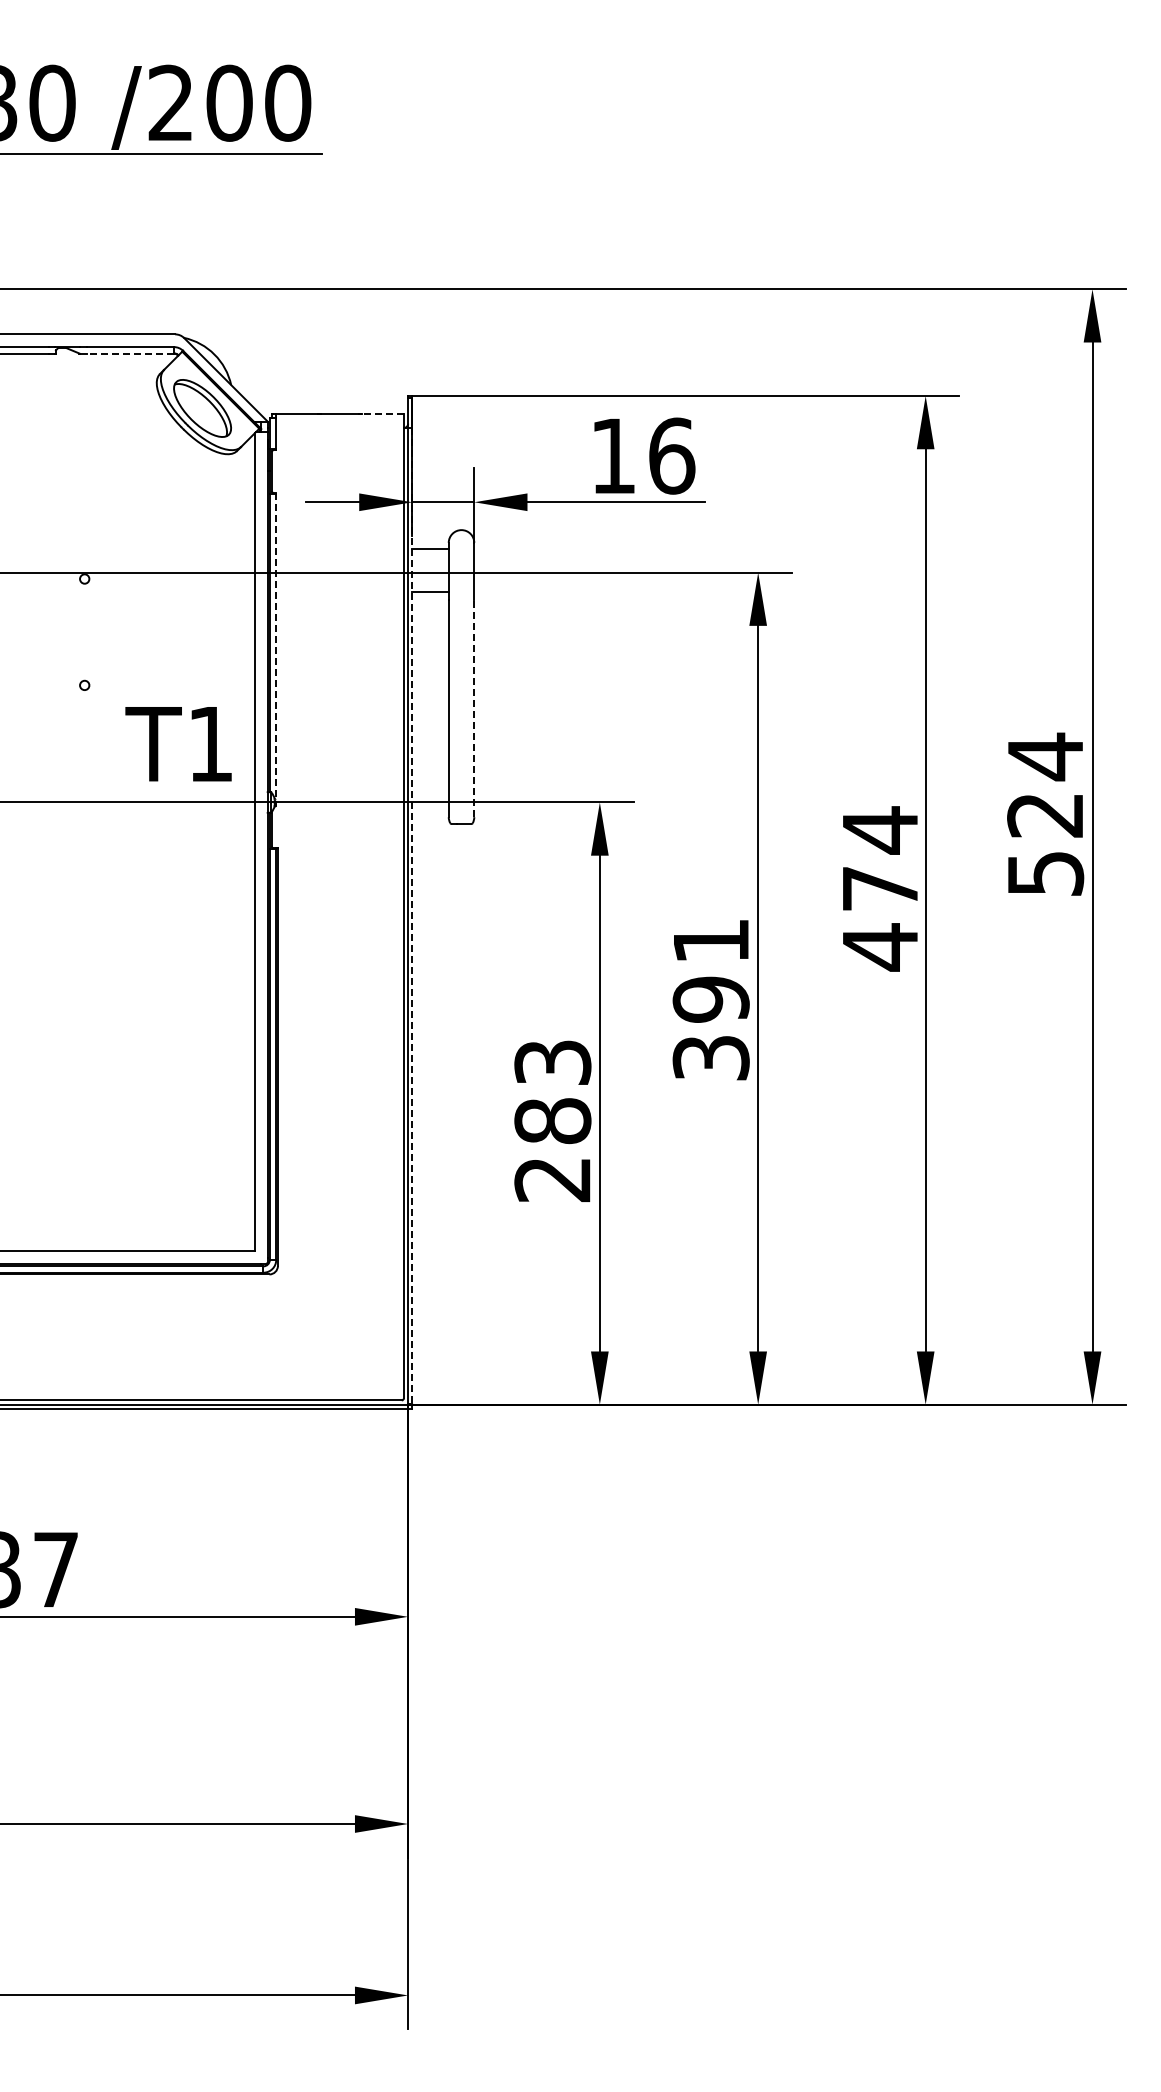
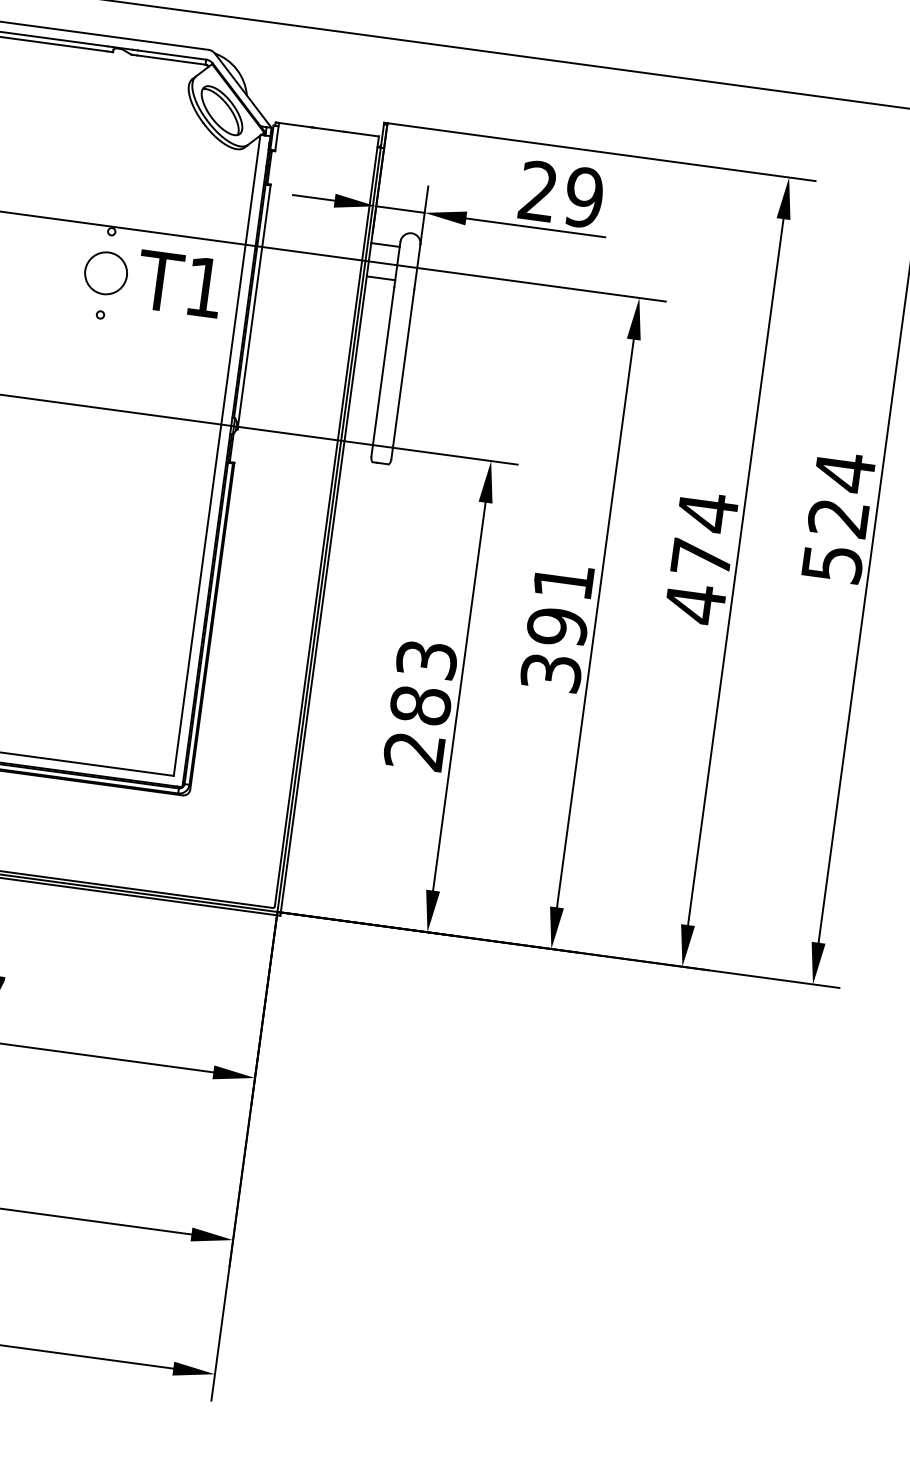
line: (130, 353) -> (171, 60), dashed -> solid
line: (383, 414) -> (362, 134), dashed -> solid
text: (643, 455) -> (562, 194), 16 -> 29
circle: (84, 631) -> (106, 272), added
line: (276, 649) -> (254, 307), dashed -> solid
line: (474, 708) -> (403, 374), dashed -> solid
text: (178, 744) -> (179, 284), moved
line: (412, 916) -> (332, 530), dashed -> solid

